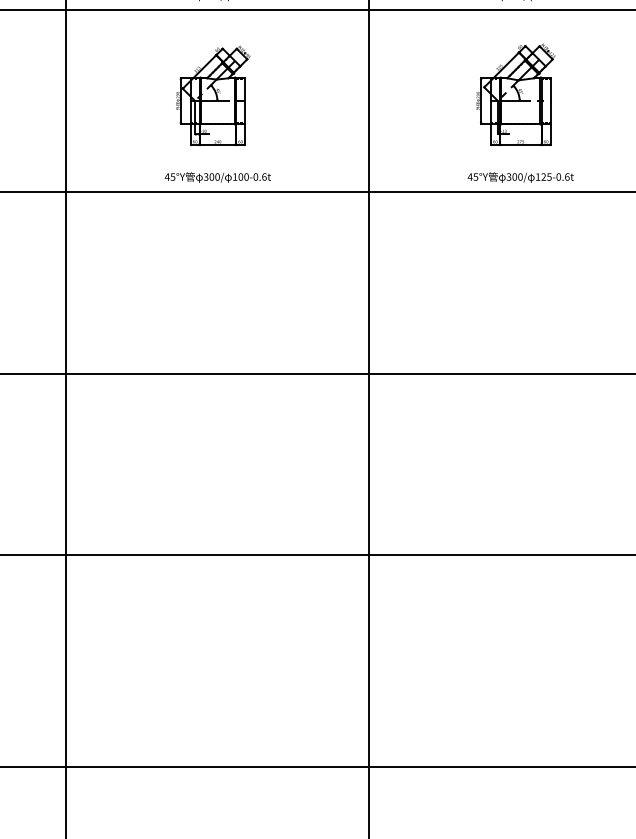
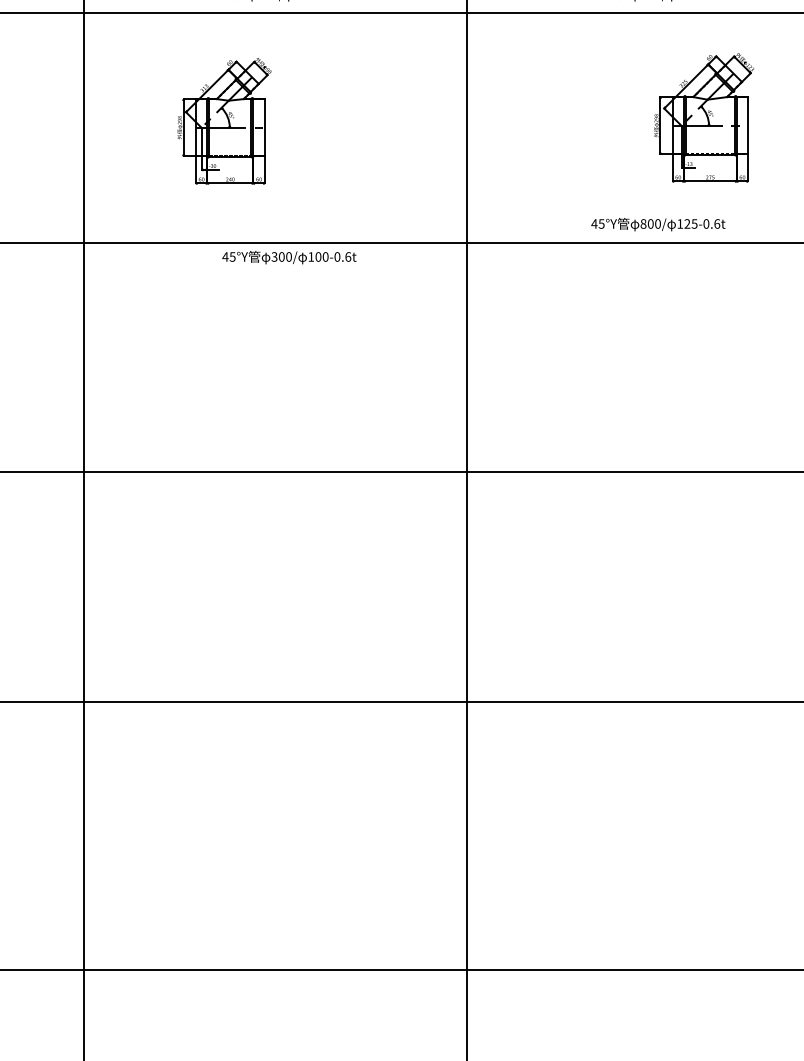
part: (516, 94) -> (704, 117), moved
part: (213, 96) -> (224, 121), moved
text: (509, 176) -> (643, 223), 300/ -> 800/
text: (217, 177) -> (289, 257), moved

